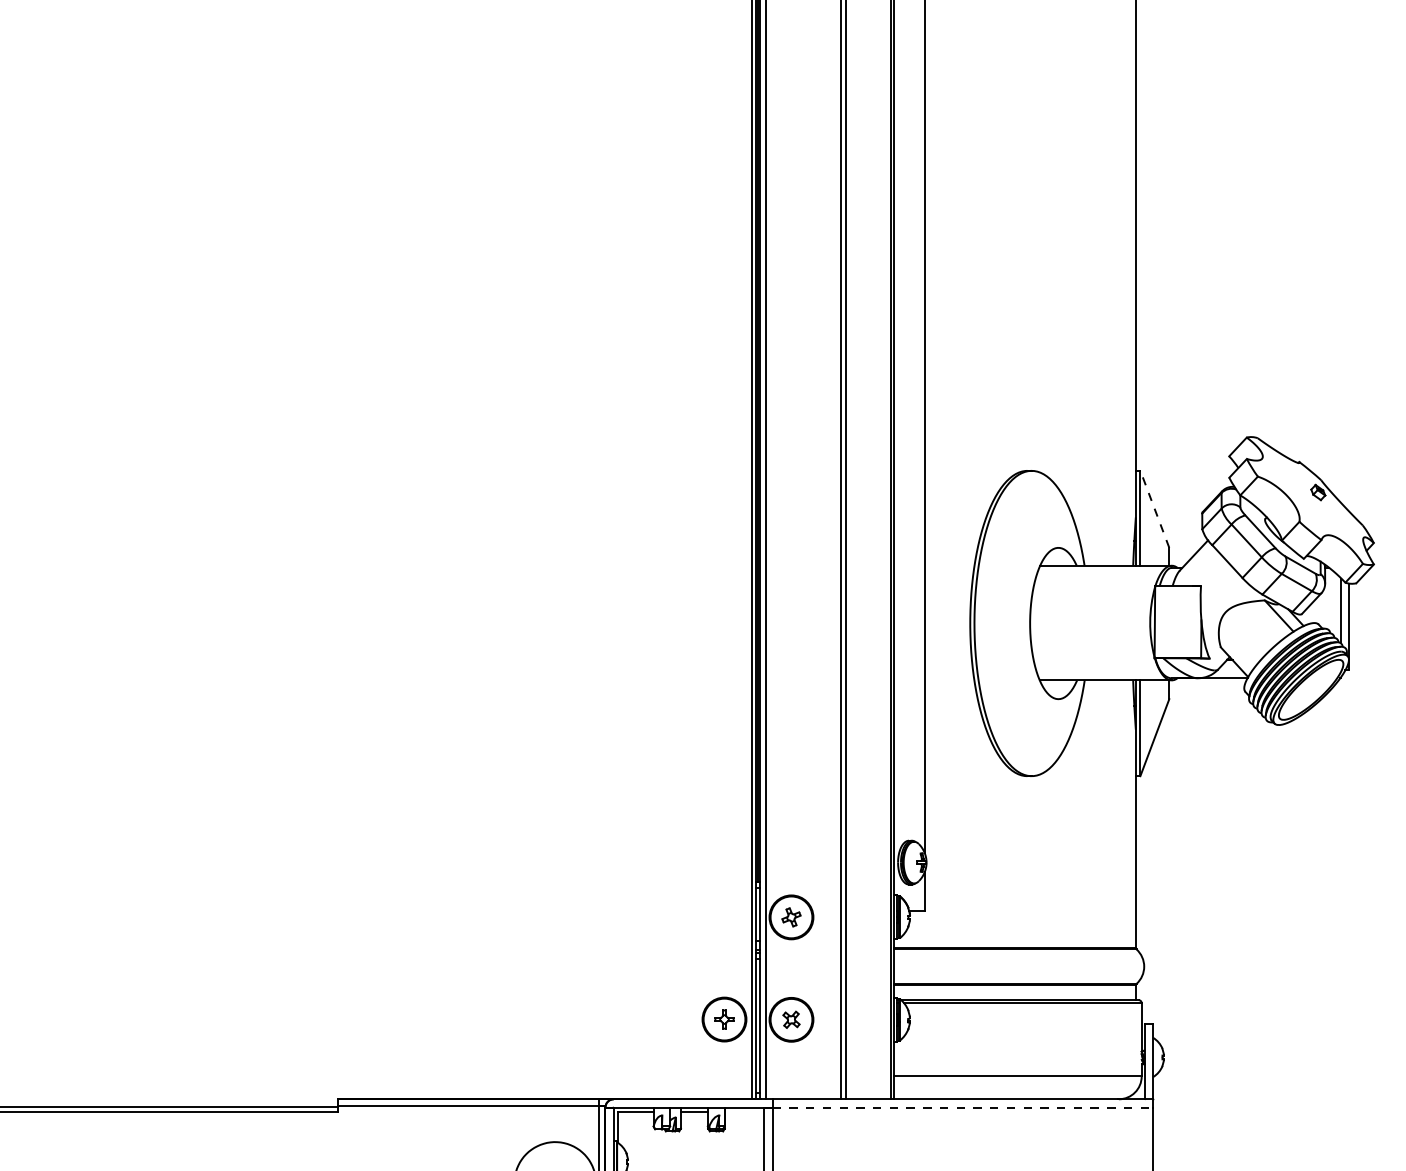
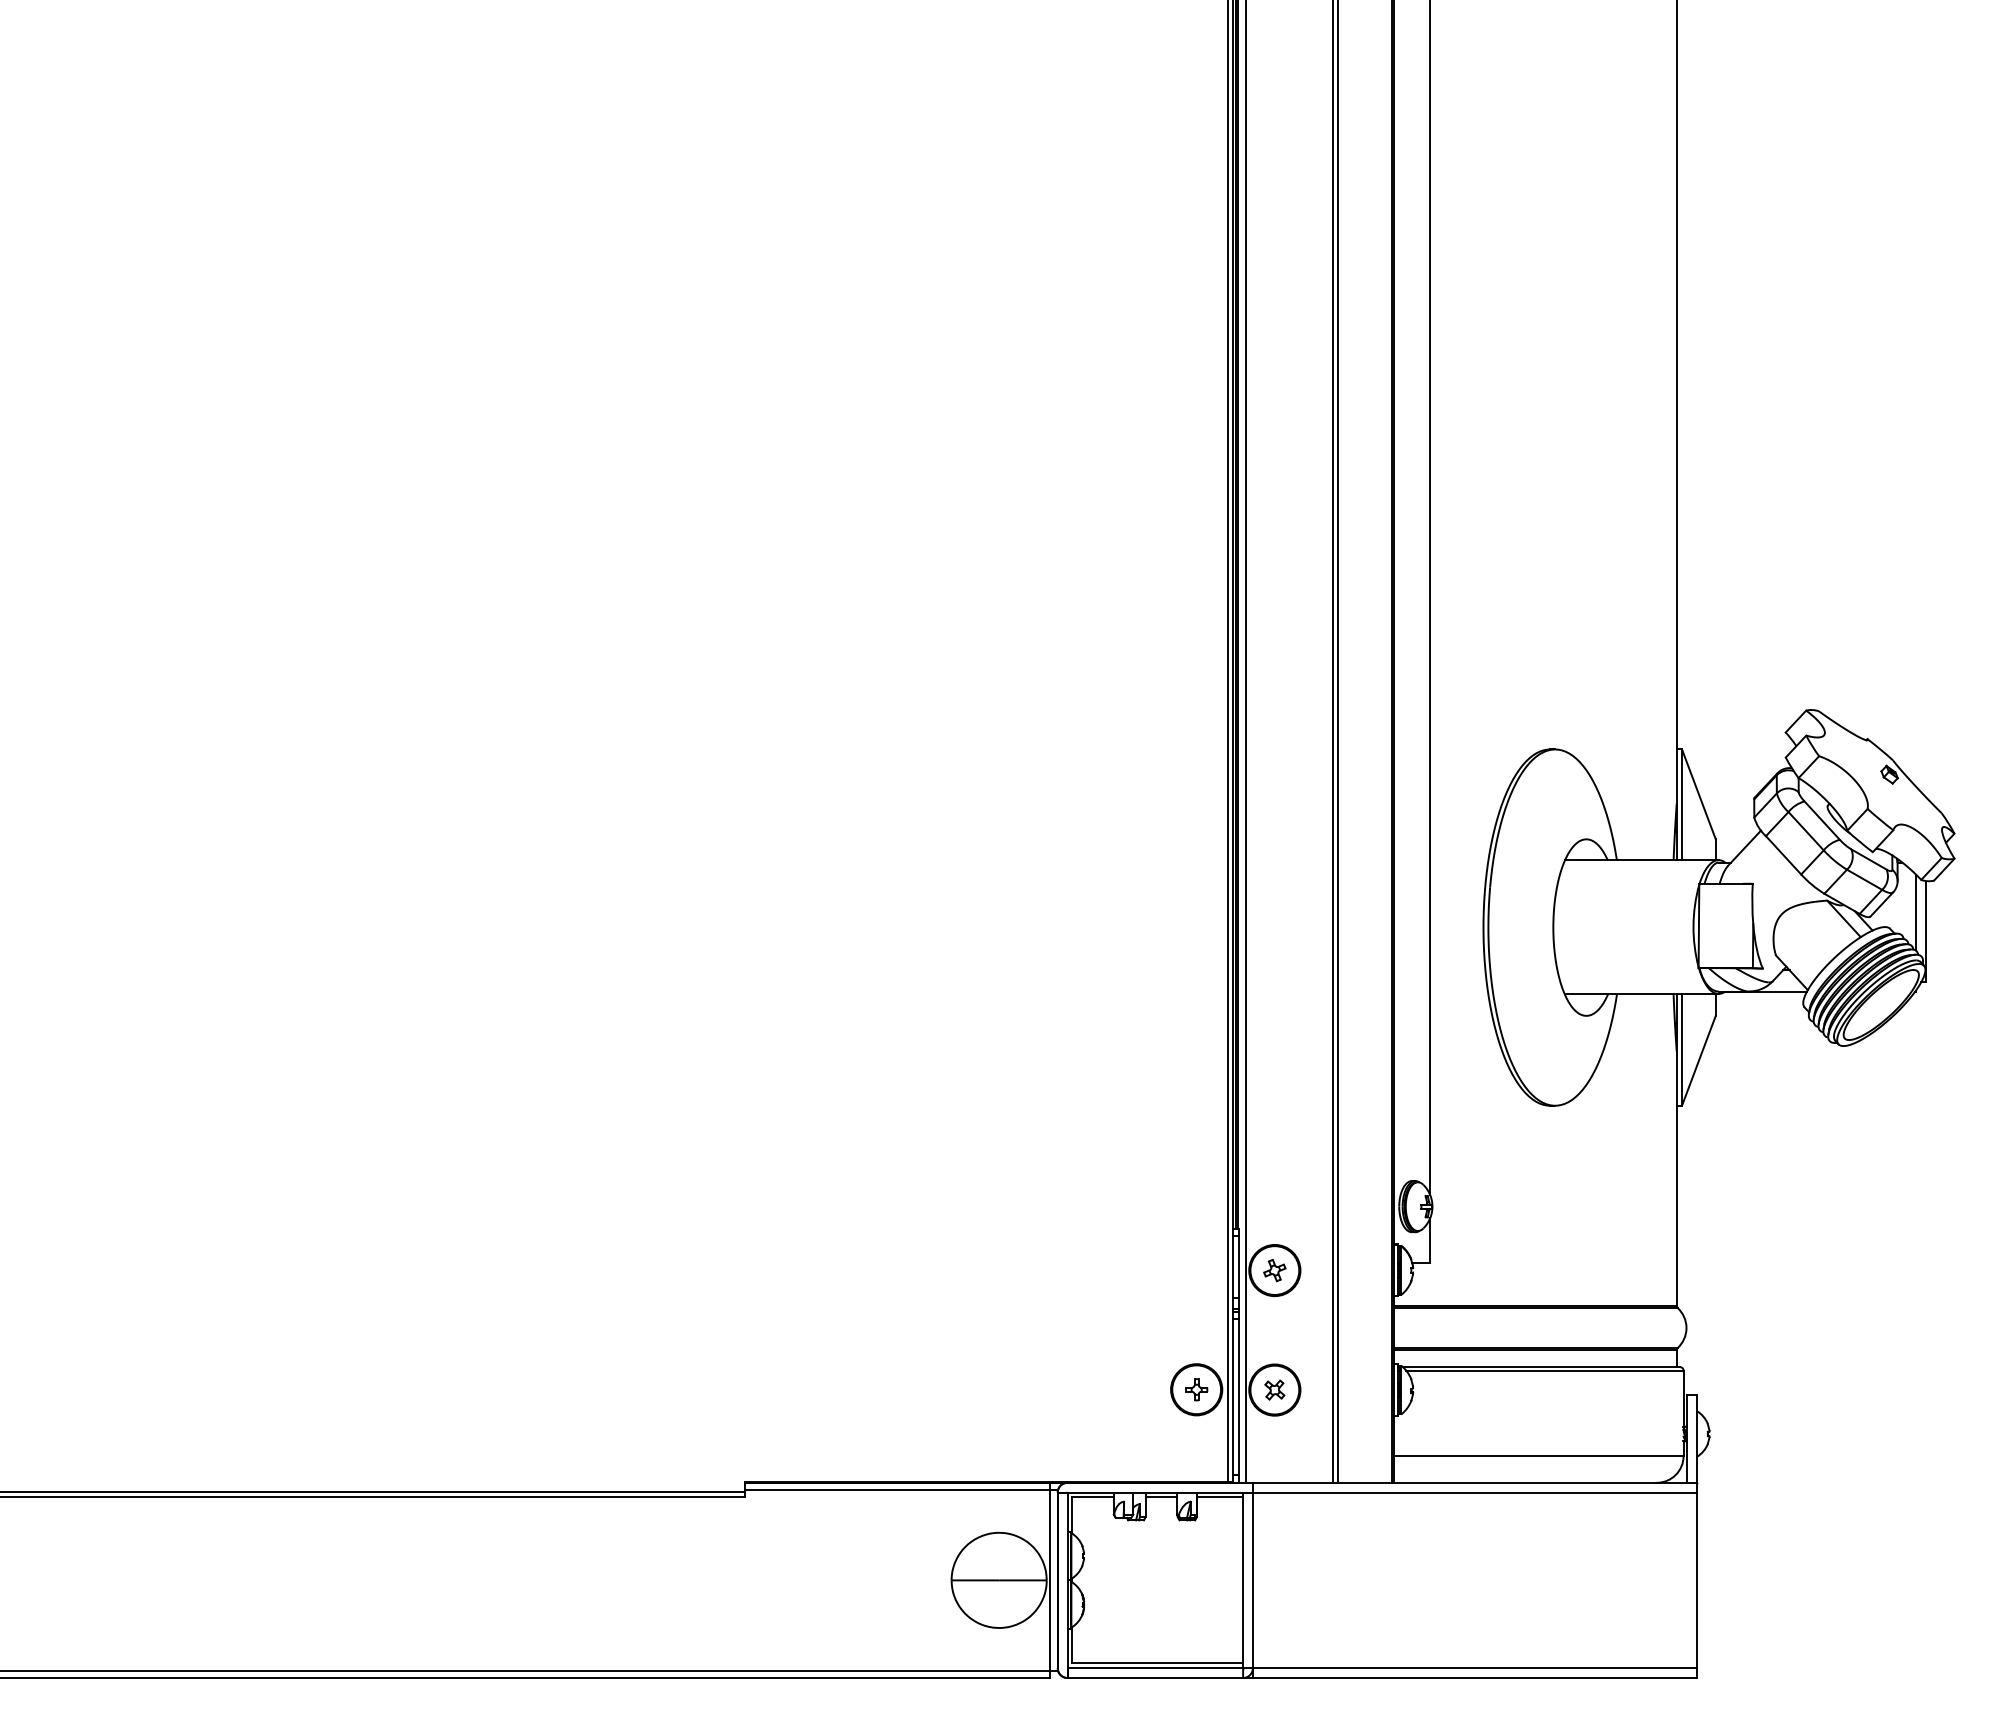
line: (1154, 509) -> (1698, 794), dashed -> solid
line: (963, 1107) -> (1475, 1492), dashed -> solid
line: (744, 1111) -> (1220, 1497), added

